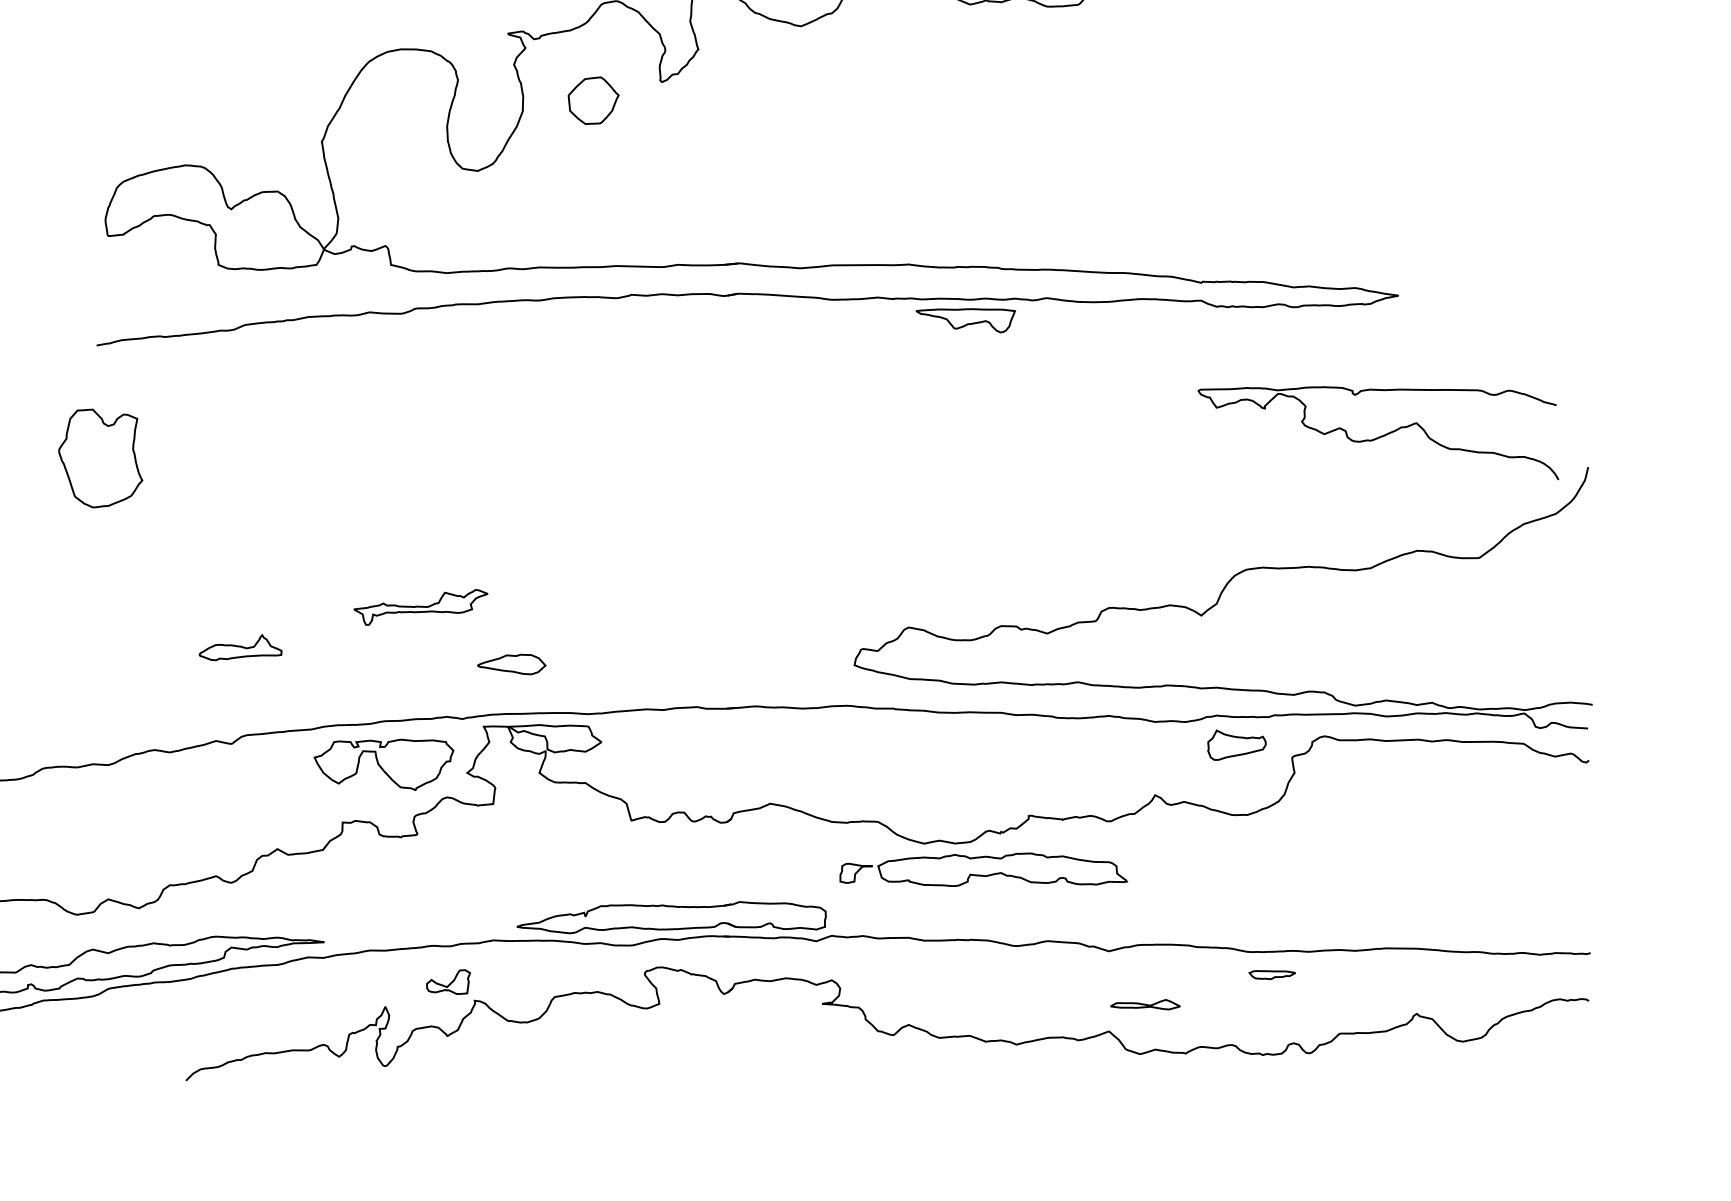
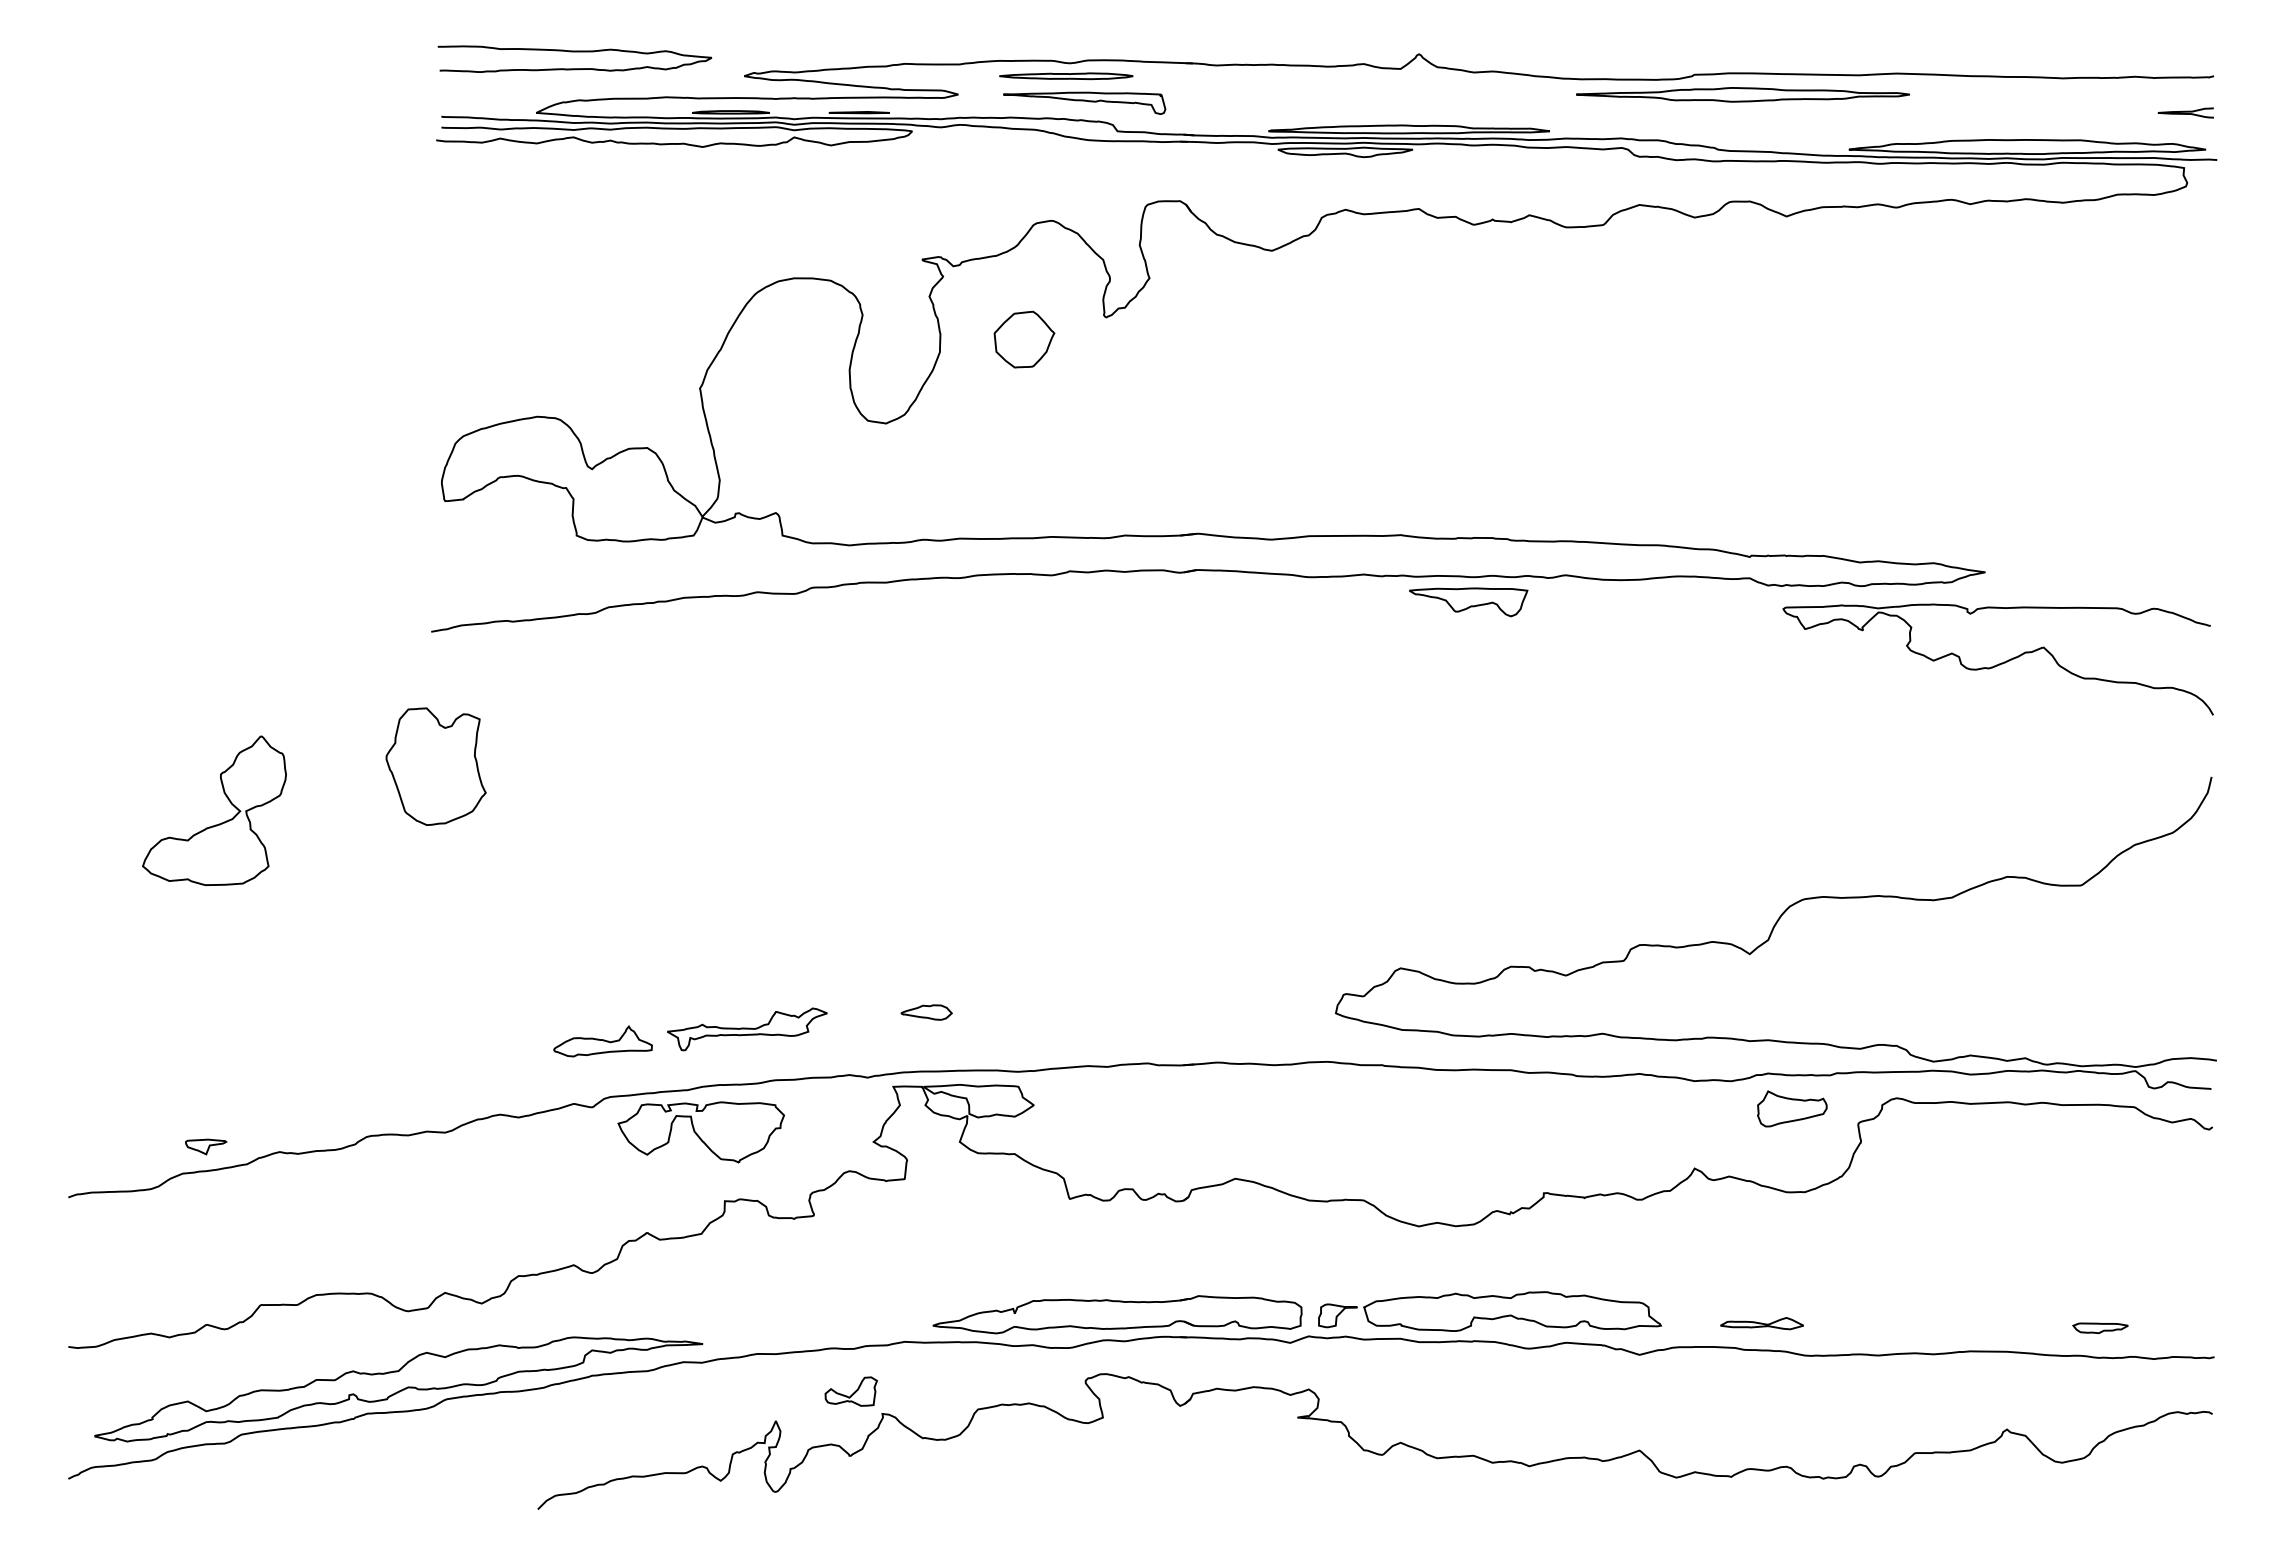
curve: (1378, 436) -> (1998, 663), moved
part: (421, 607) -> (747, 1029), moved
part: (240, 647) -> (602, 1041), moved
part: (511, 664) -> (926, 1012), size x0.62
part: (383, 764) -> (700, 1132), moved
part: (984, 869) -> (1490, 1311), moved
part: (1272, 975) -> (2100, 1328), moved
part: (1144, 1004) -> (1761, 1323), moved

